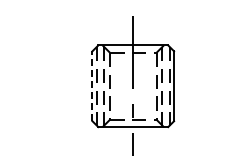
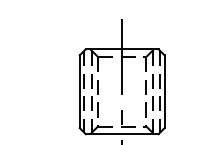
line: (92, 86) -> (79, 91), dashed -> solid

